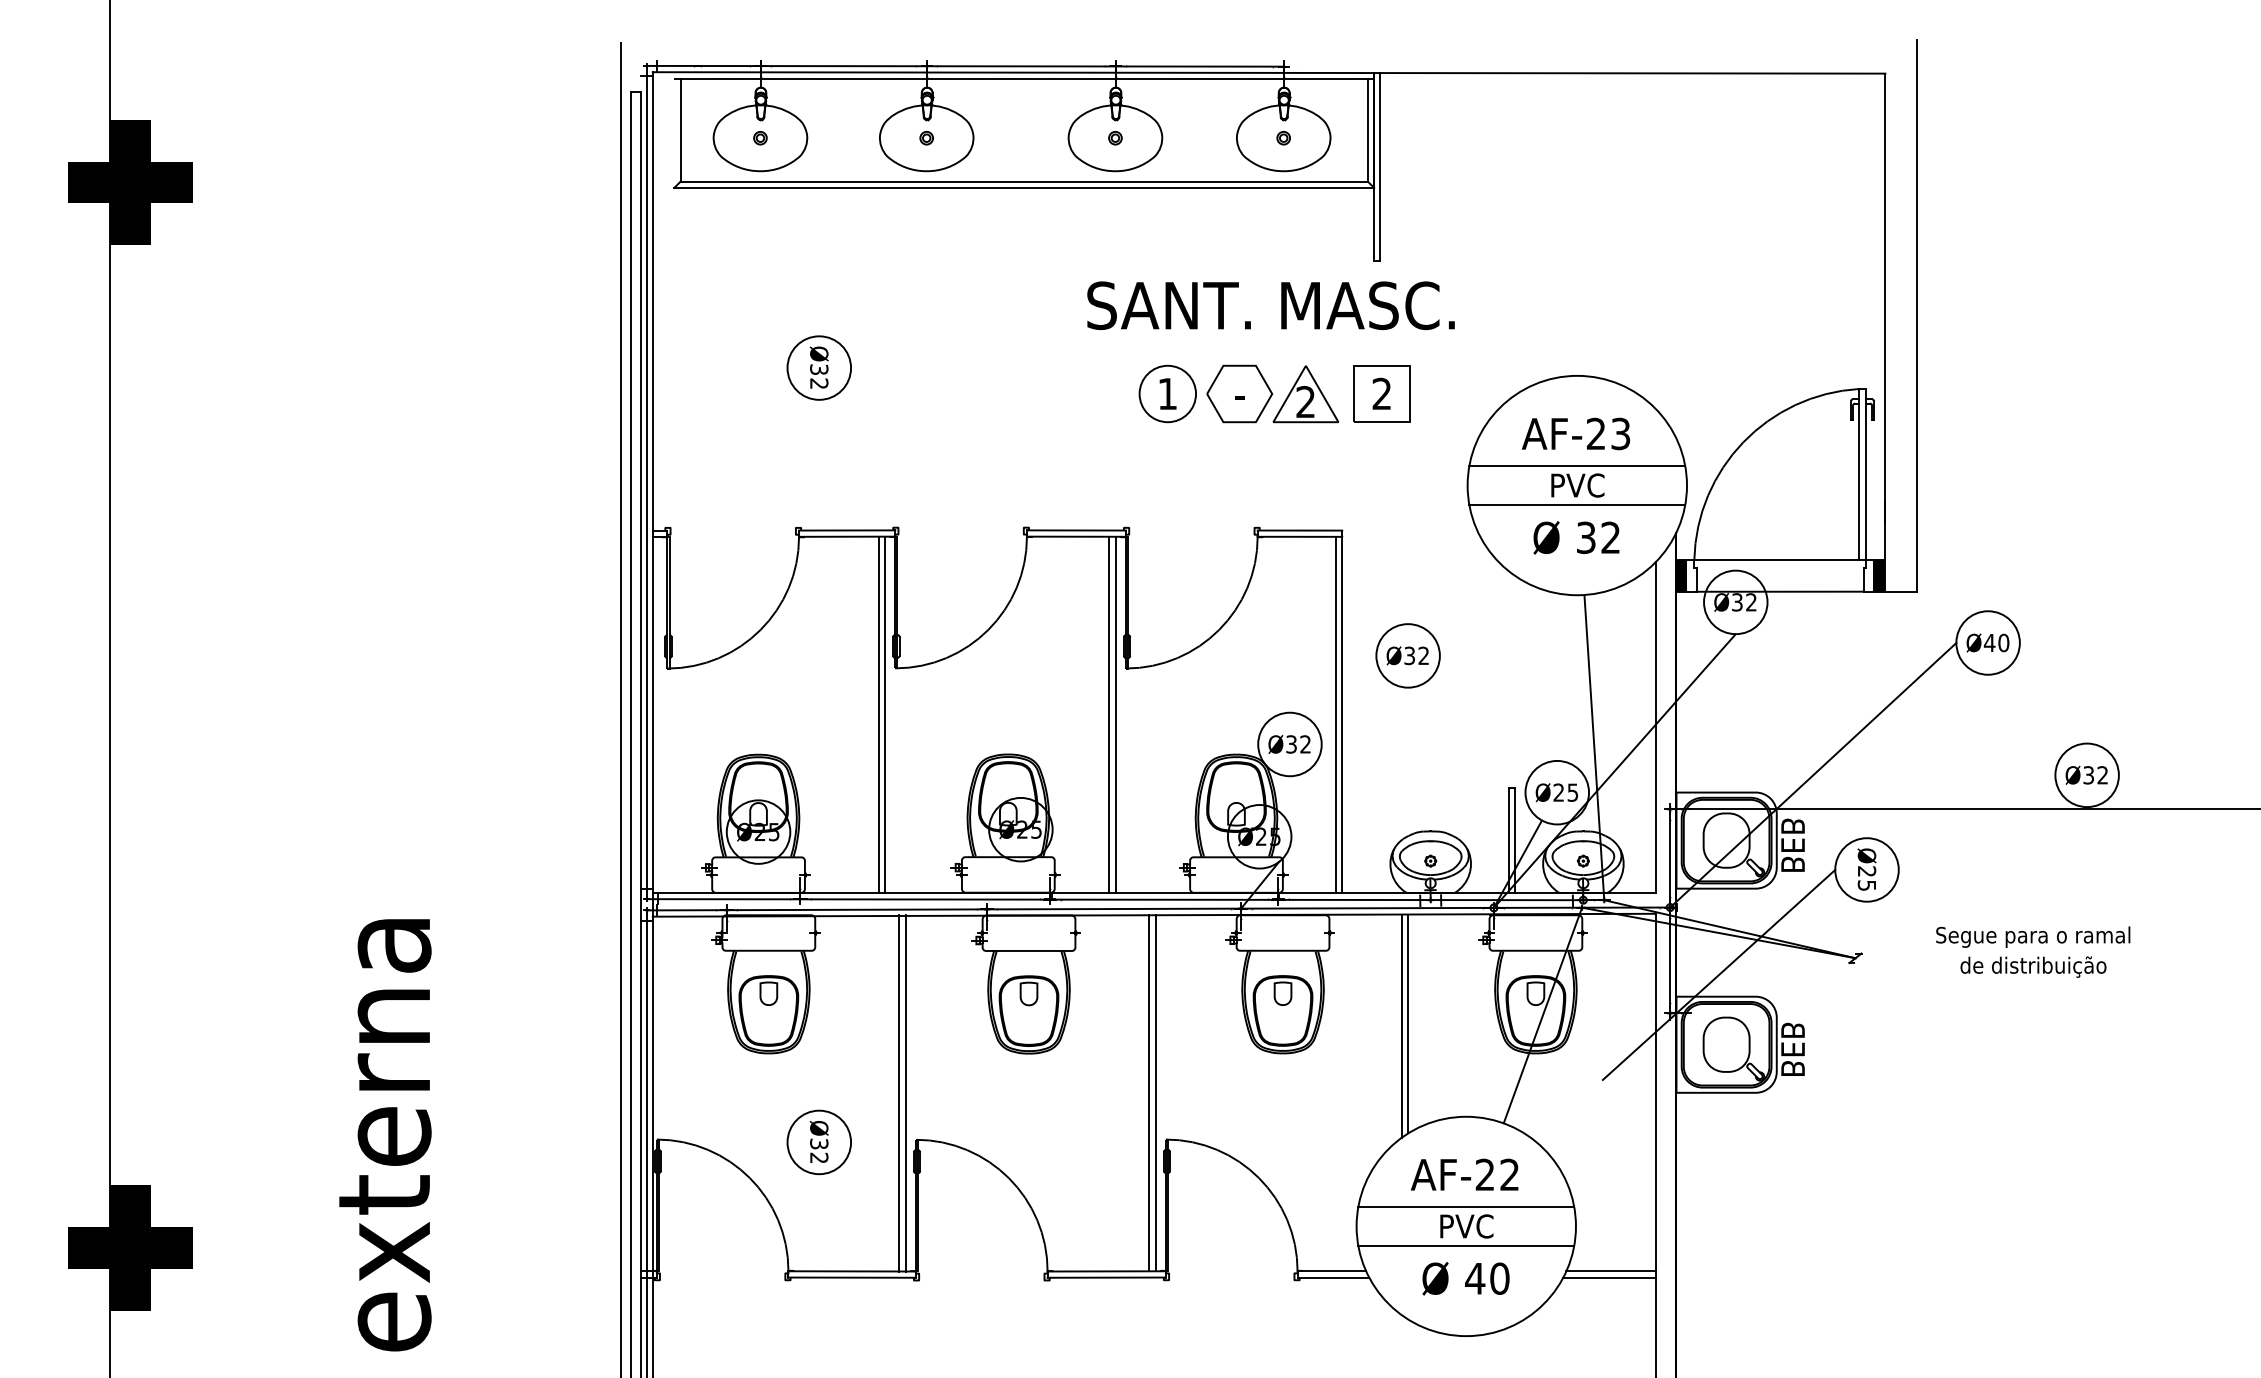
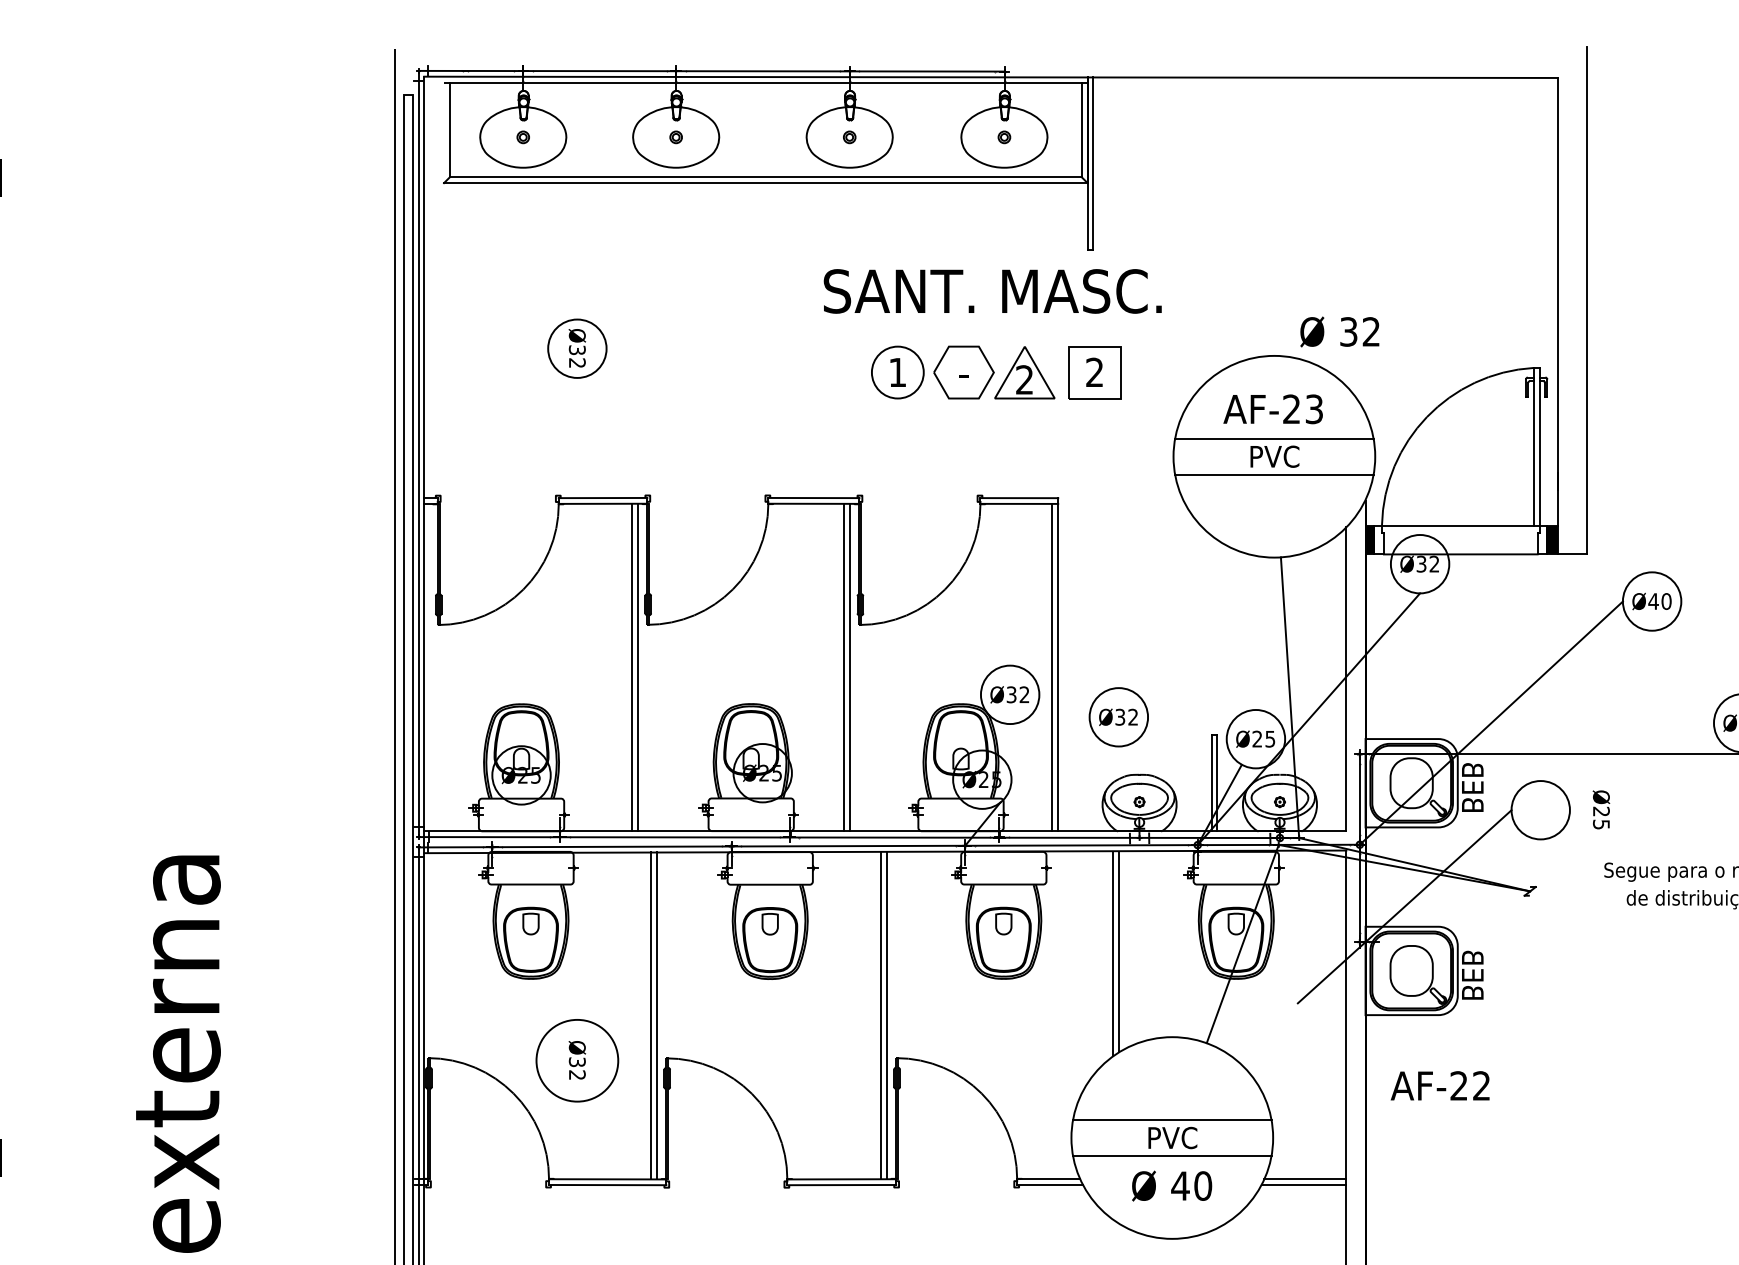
text: (1576, 537) -> (1339, 331), moved
part: (1407, 655) -> (1118, 716), moved
text: (1866, 869) -> (1600, 809), moved
circle: (819, 1142) -> (577, 1060), size x1.4
text: (1464, 1174) -> (1440, 1085), moved

